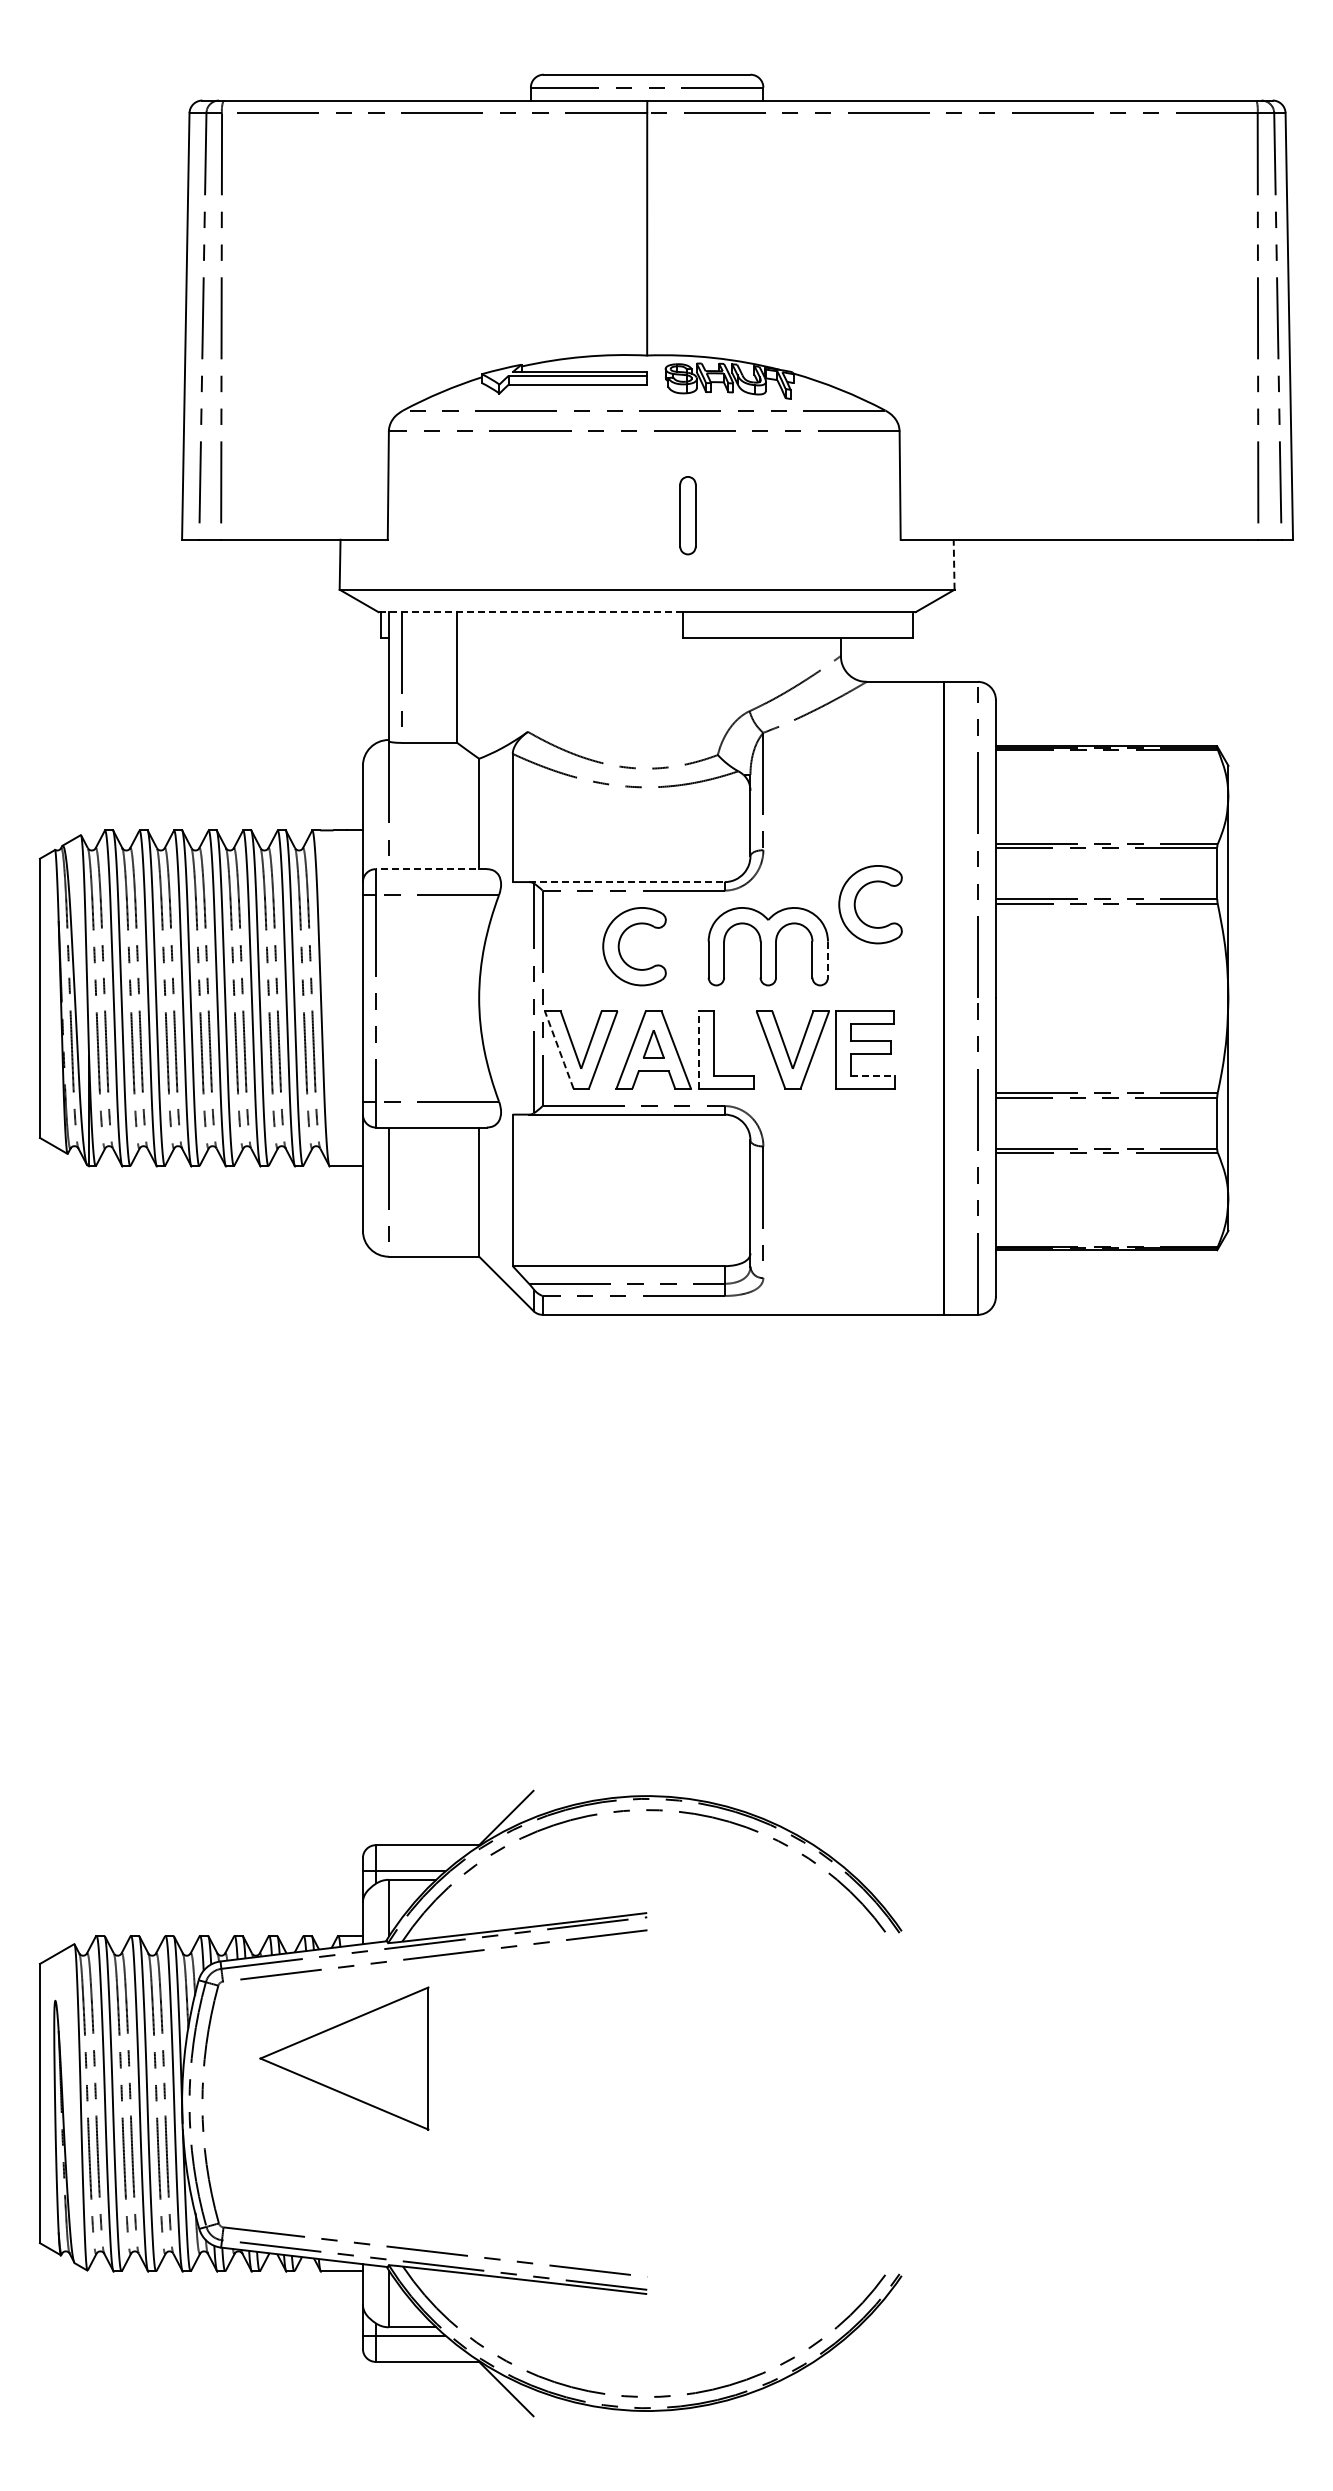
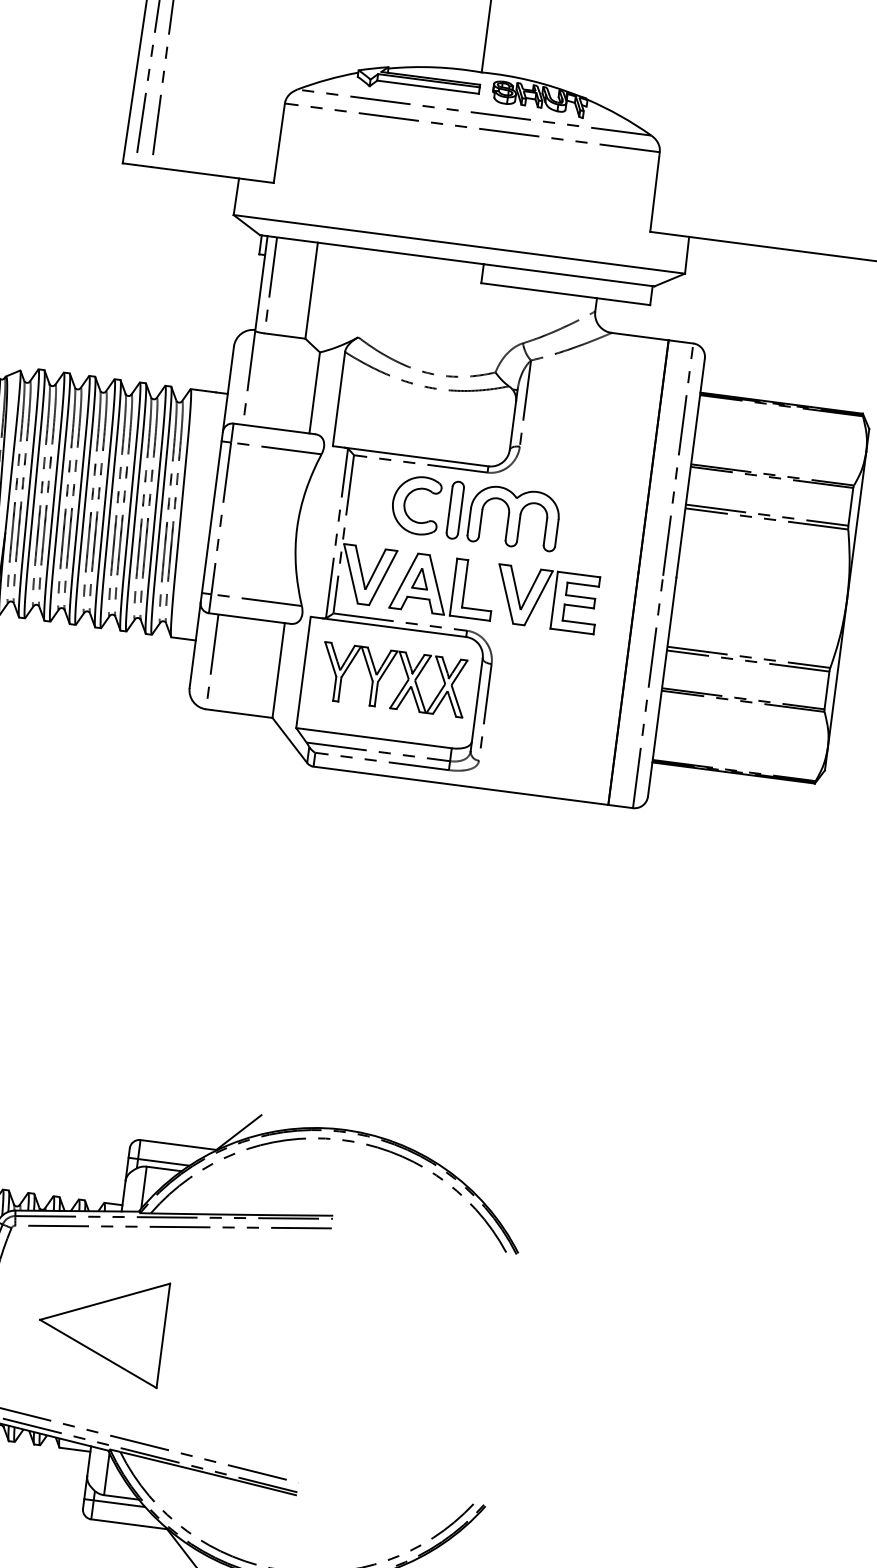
part: (687, 515) -> (454, 510), moved
line: (954, 564) -> (687, 255), dashed -> solid
line: (530, 612) -> (371, 249), dashed -> solid
line: (430, 869) -> (273, 429), dashed -> solid
line: (626, 882) -> (416, 457), dashed -> solid
part: (856, 899) -> (583, 491), removed
line: (827, 960) -> (556, 533), dashed -> solid
line: (559, 1050) -> (351, 574), dashed -> solid
line: (698, 1050) -> (453, 587), dashed -> solid
line: (872, 1075) -> (578, 622), dashed -> solid
part: (621, 1177) -> (384, 673), added
part: (344, 2058) -> (101, 1327), moved

